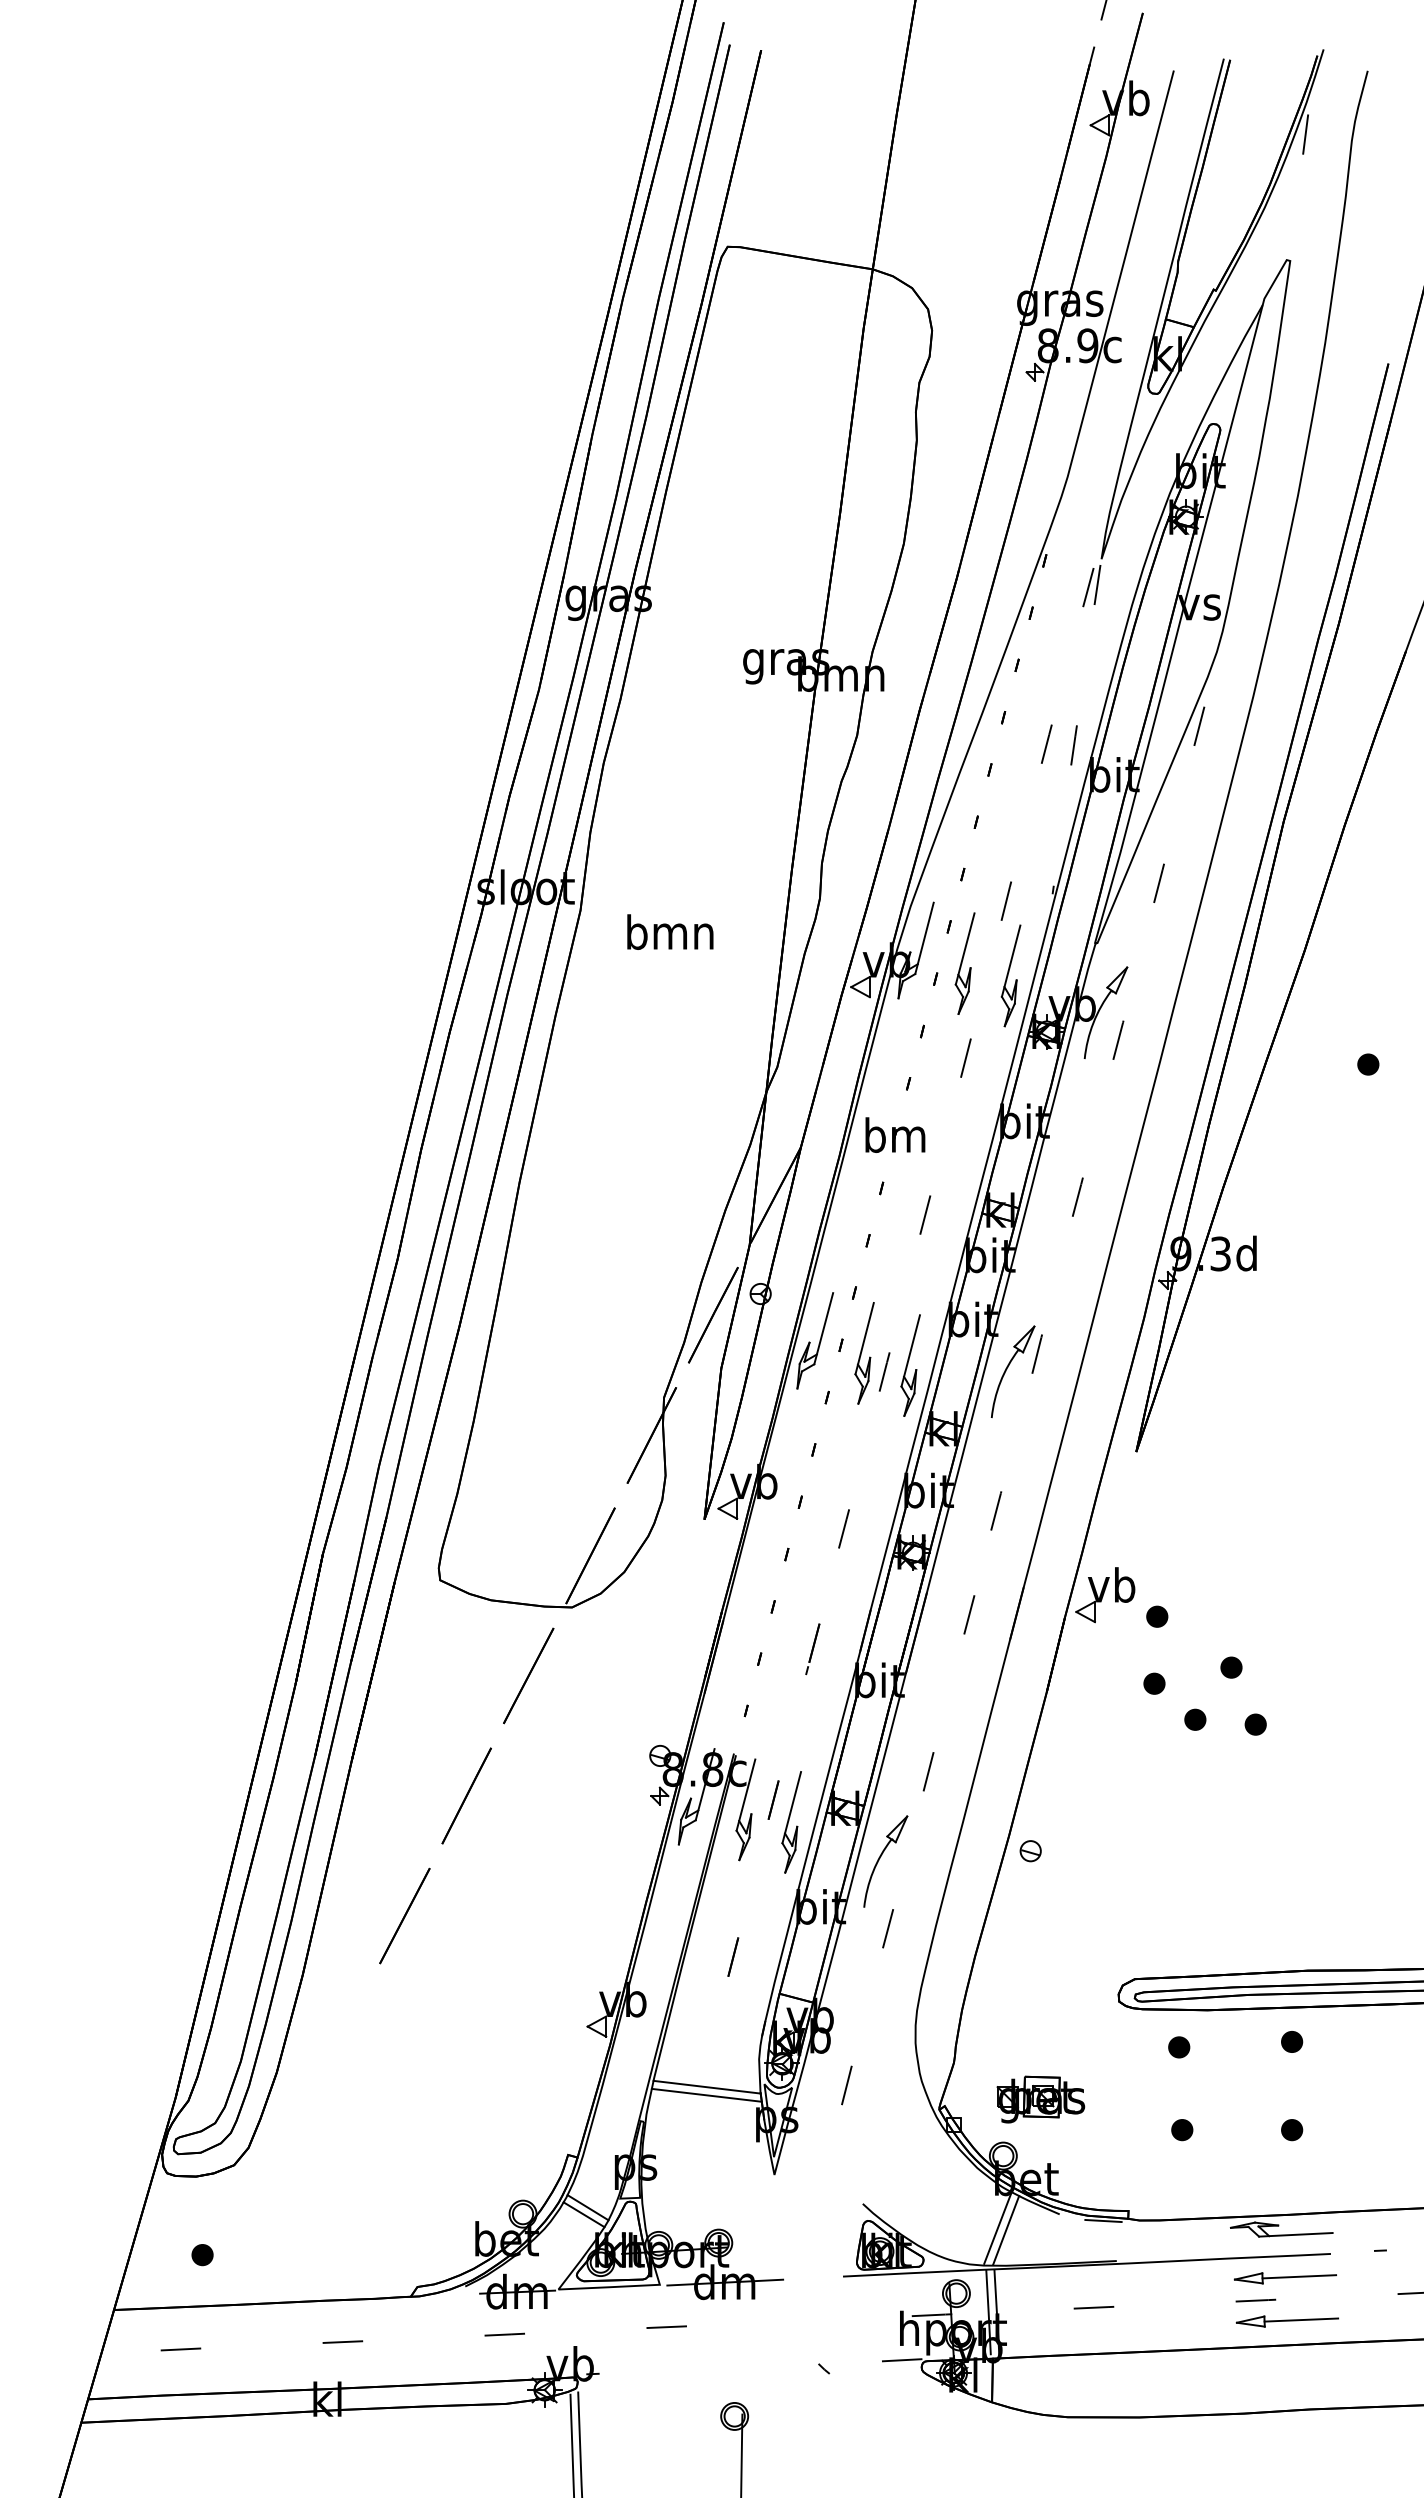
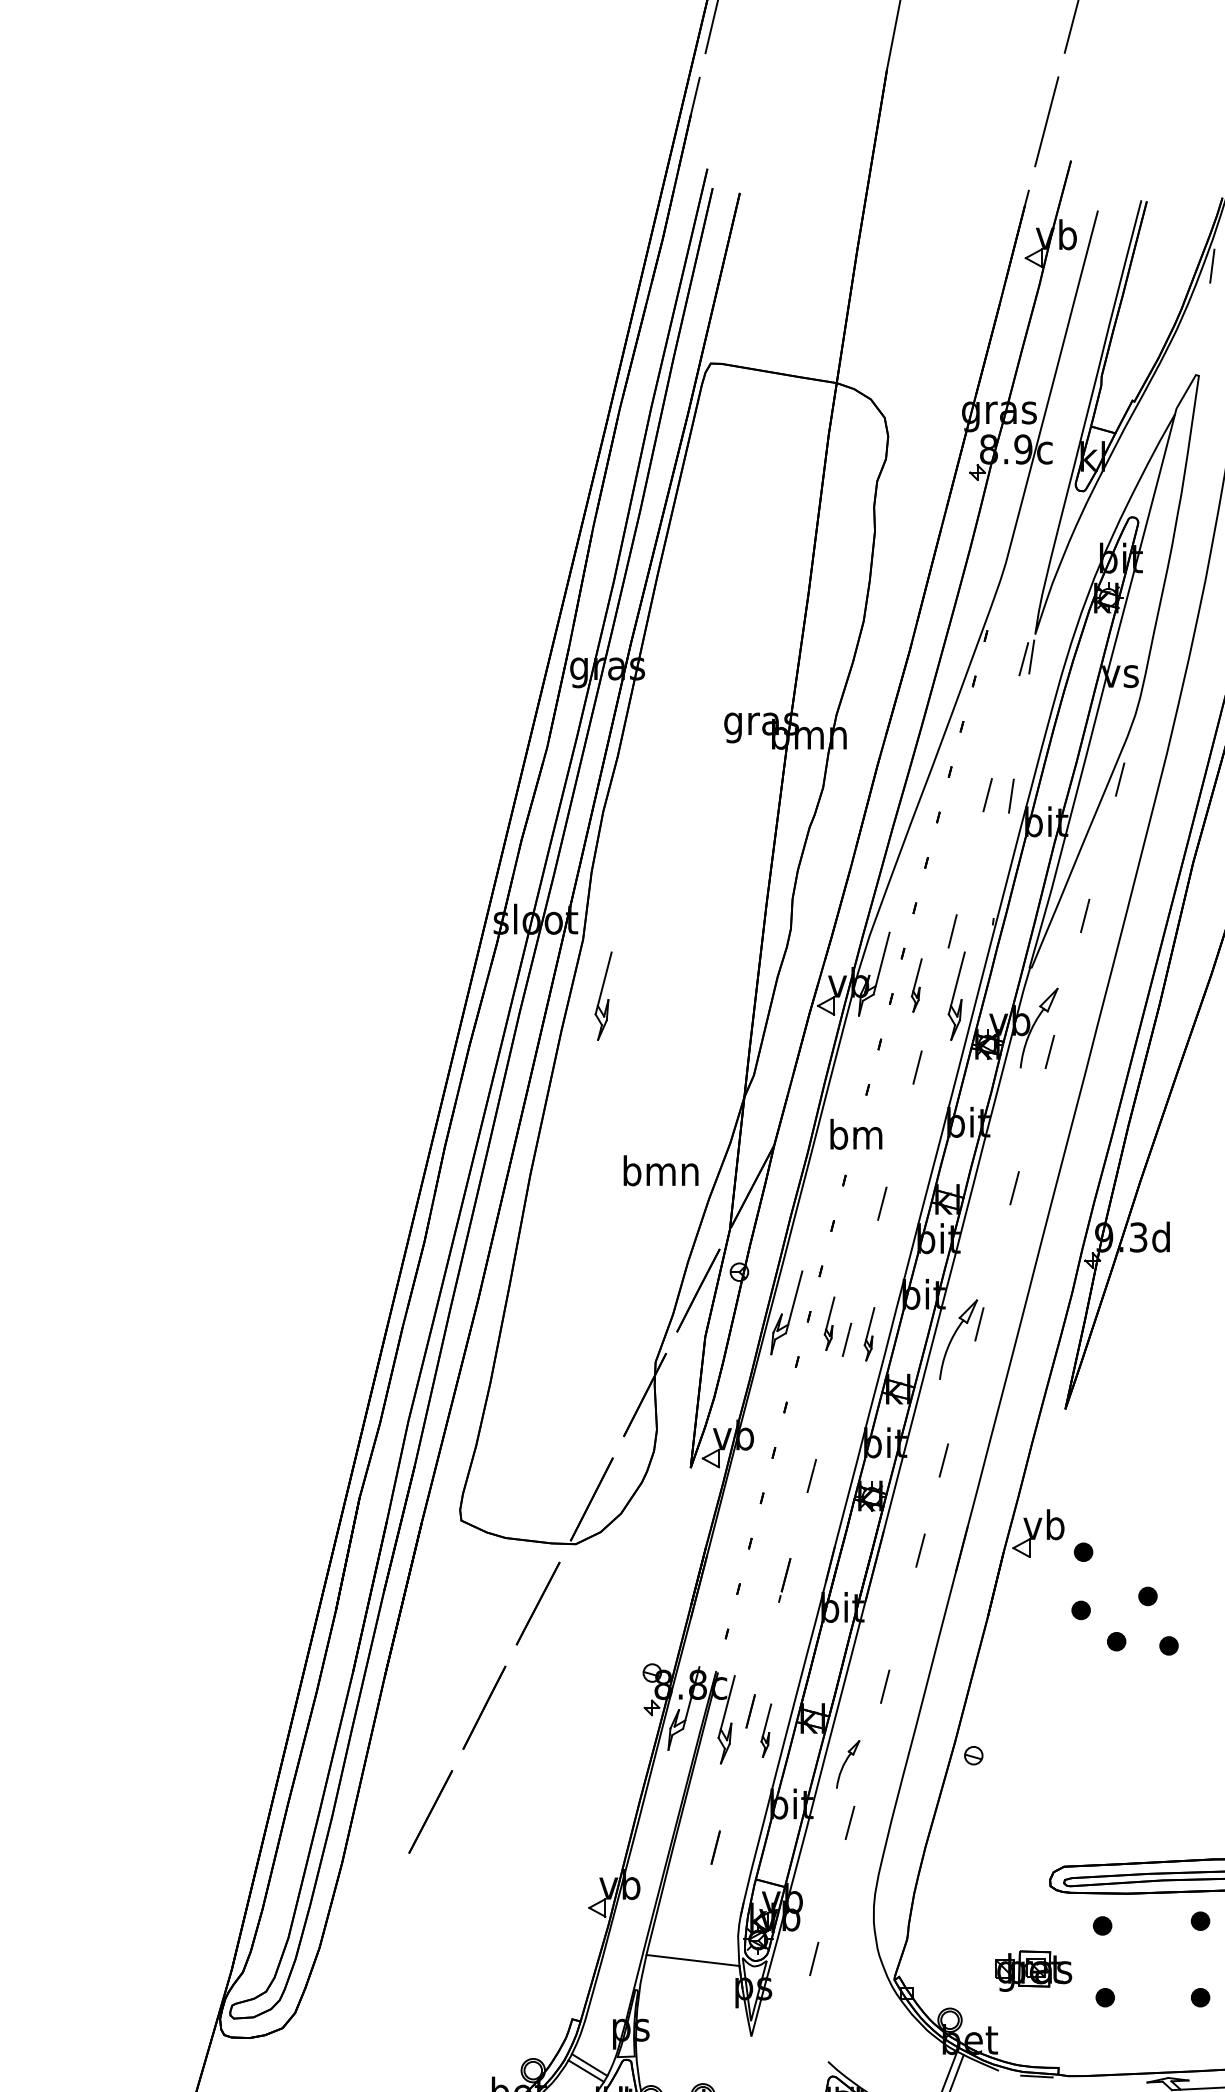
text: (670, 931) -> (661, 1170), moved
part: (964, 963) -> (916, 985), size x0.6
part: (603, 975) -> (603, 995), added
part: (864, 1353) -> (829, 1323), size x0.6
part: (910, 1365) -> (869, 1334), size x0.6
part: (791, 1822) -> (766, 1730), size x0.6
part: (885, 1861) -> (847, 1764), size x0.6
line: (706, 2094) -> (692, 1966), removed
part: (1040, 2099) -> (1033, 1971), moved

